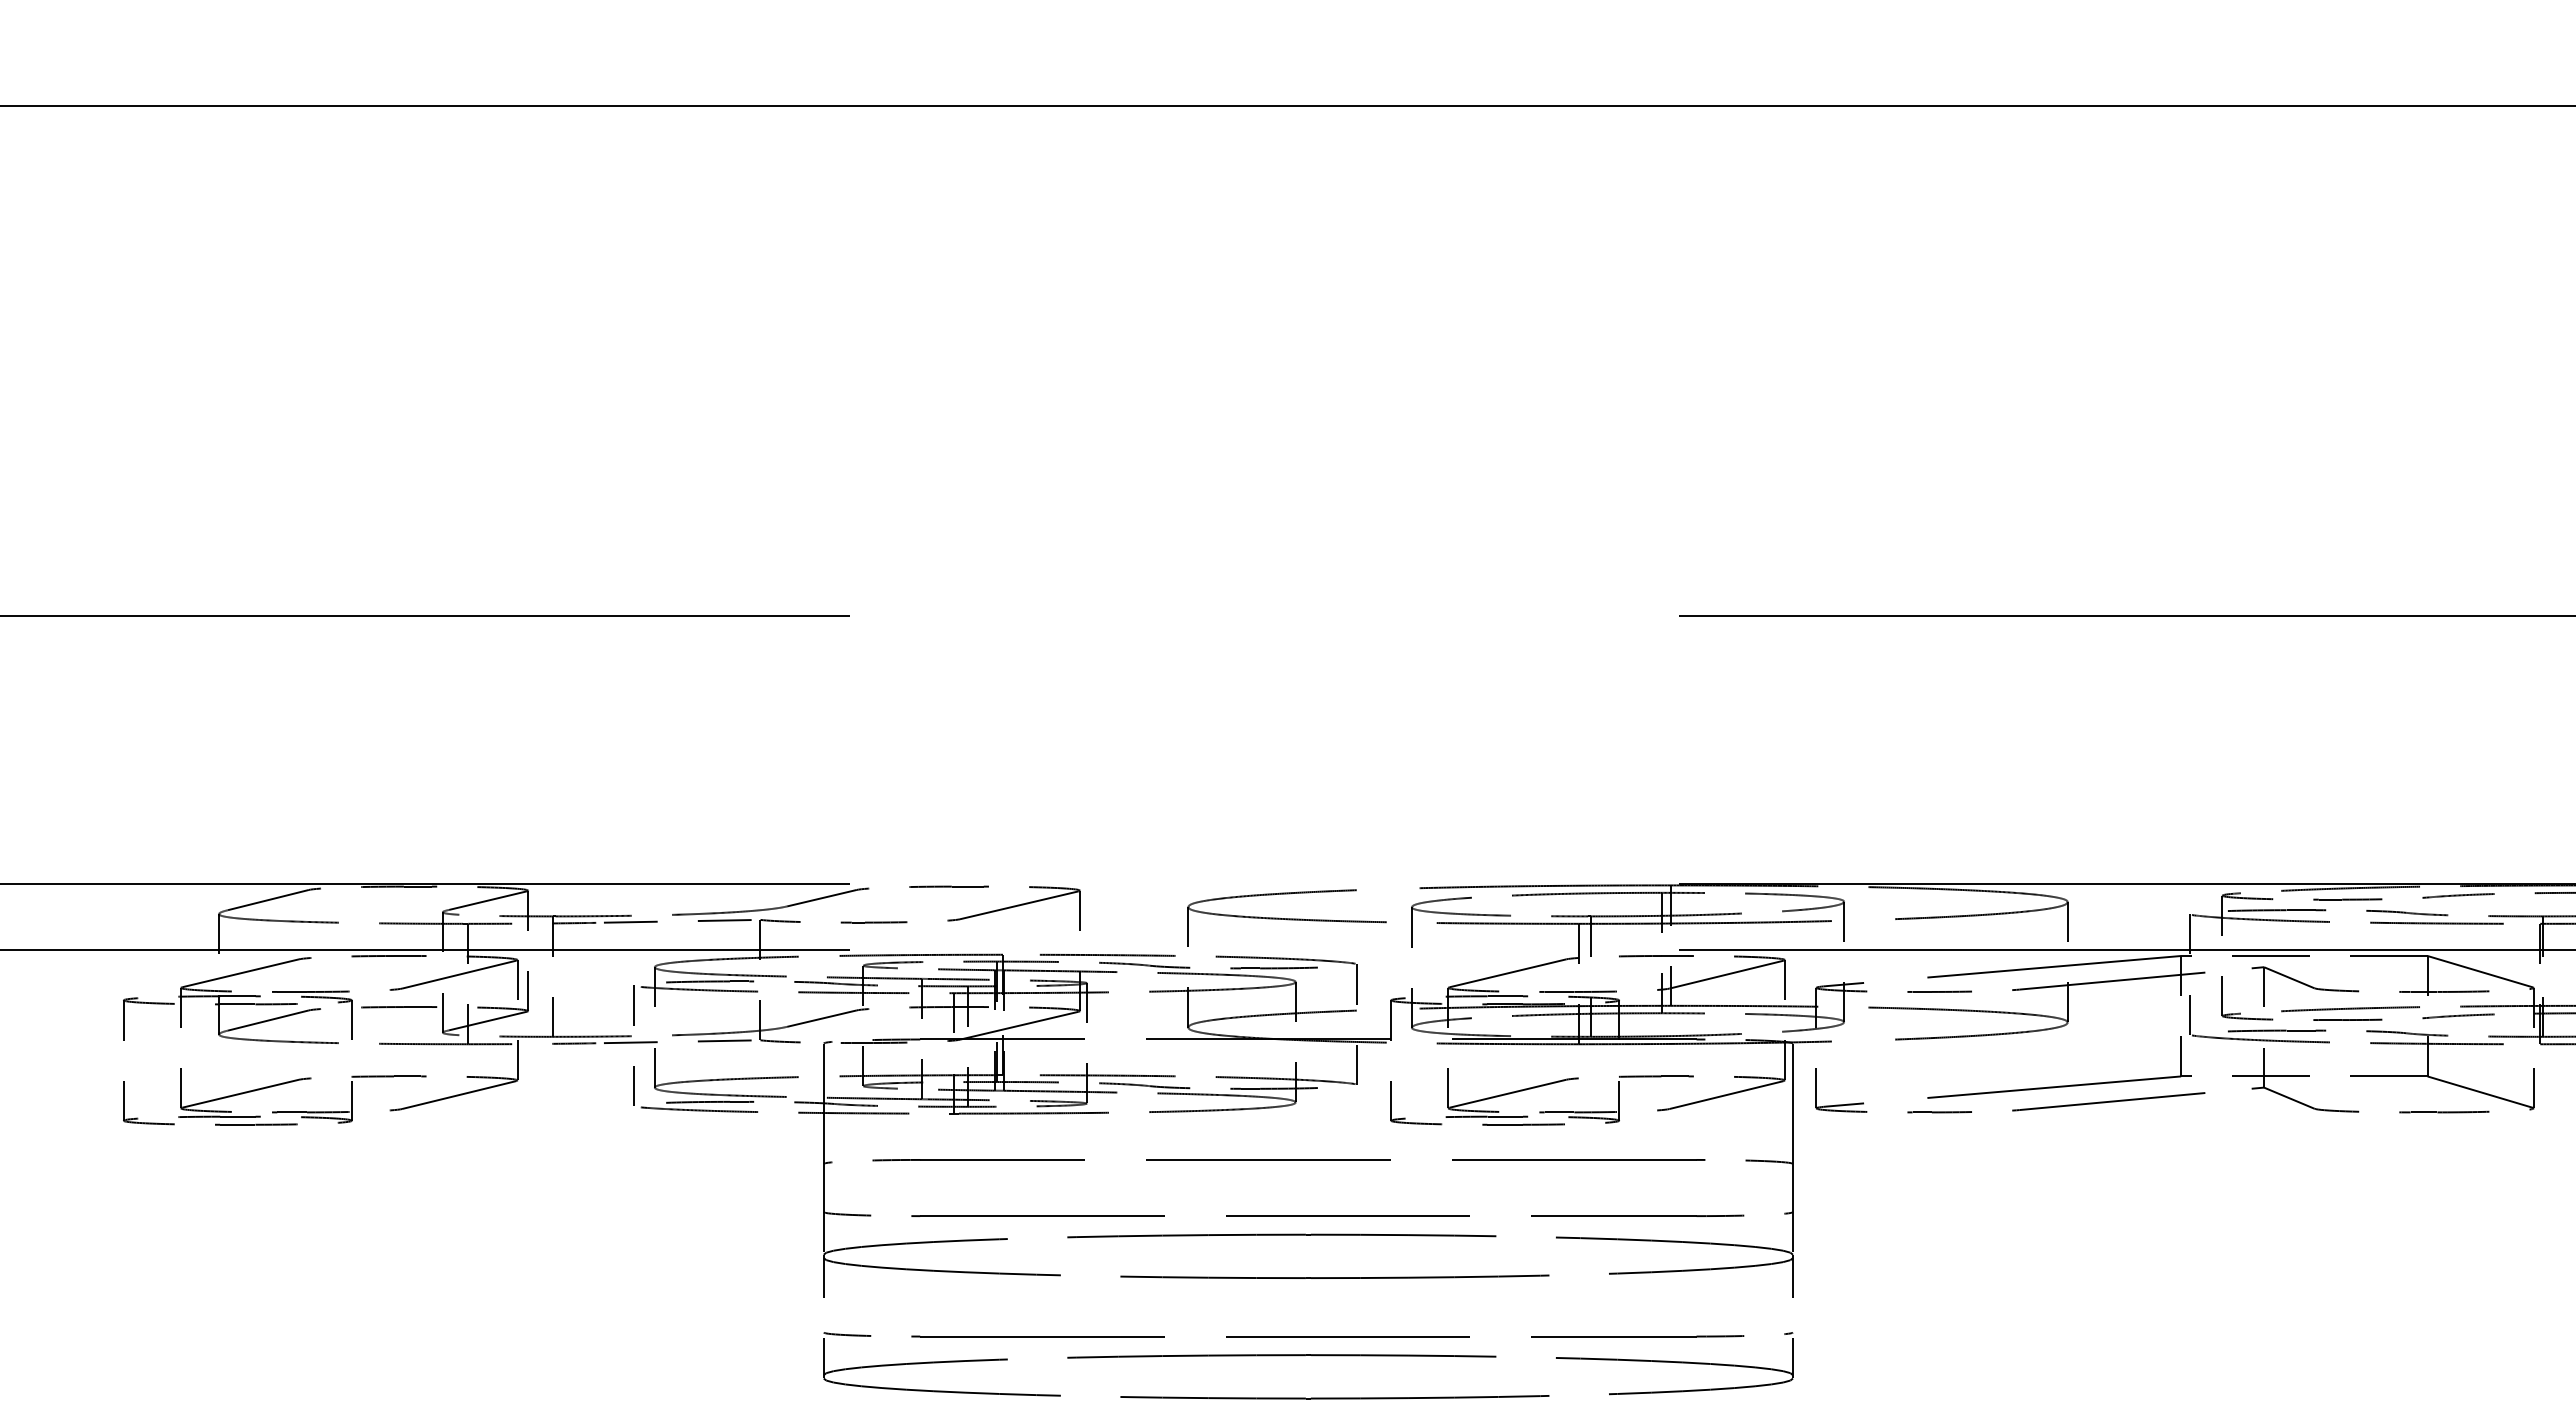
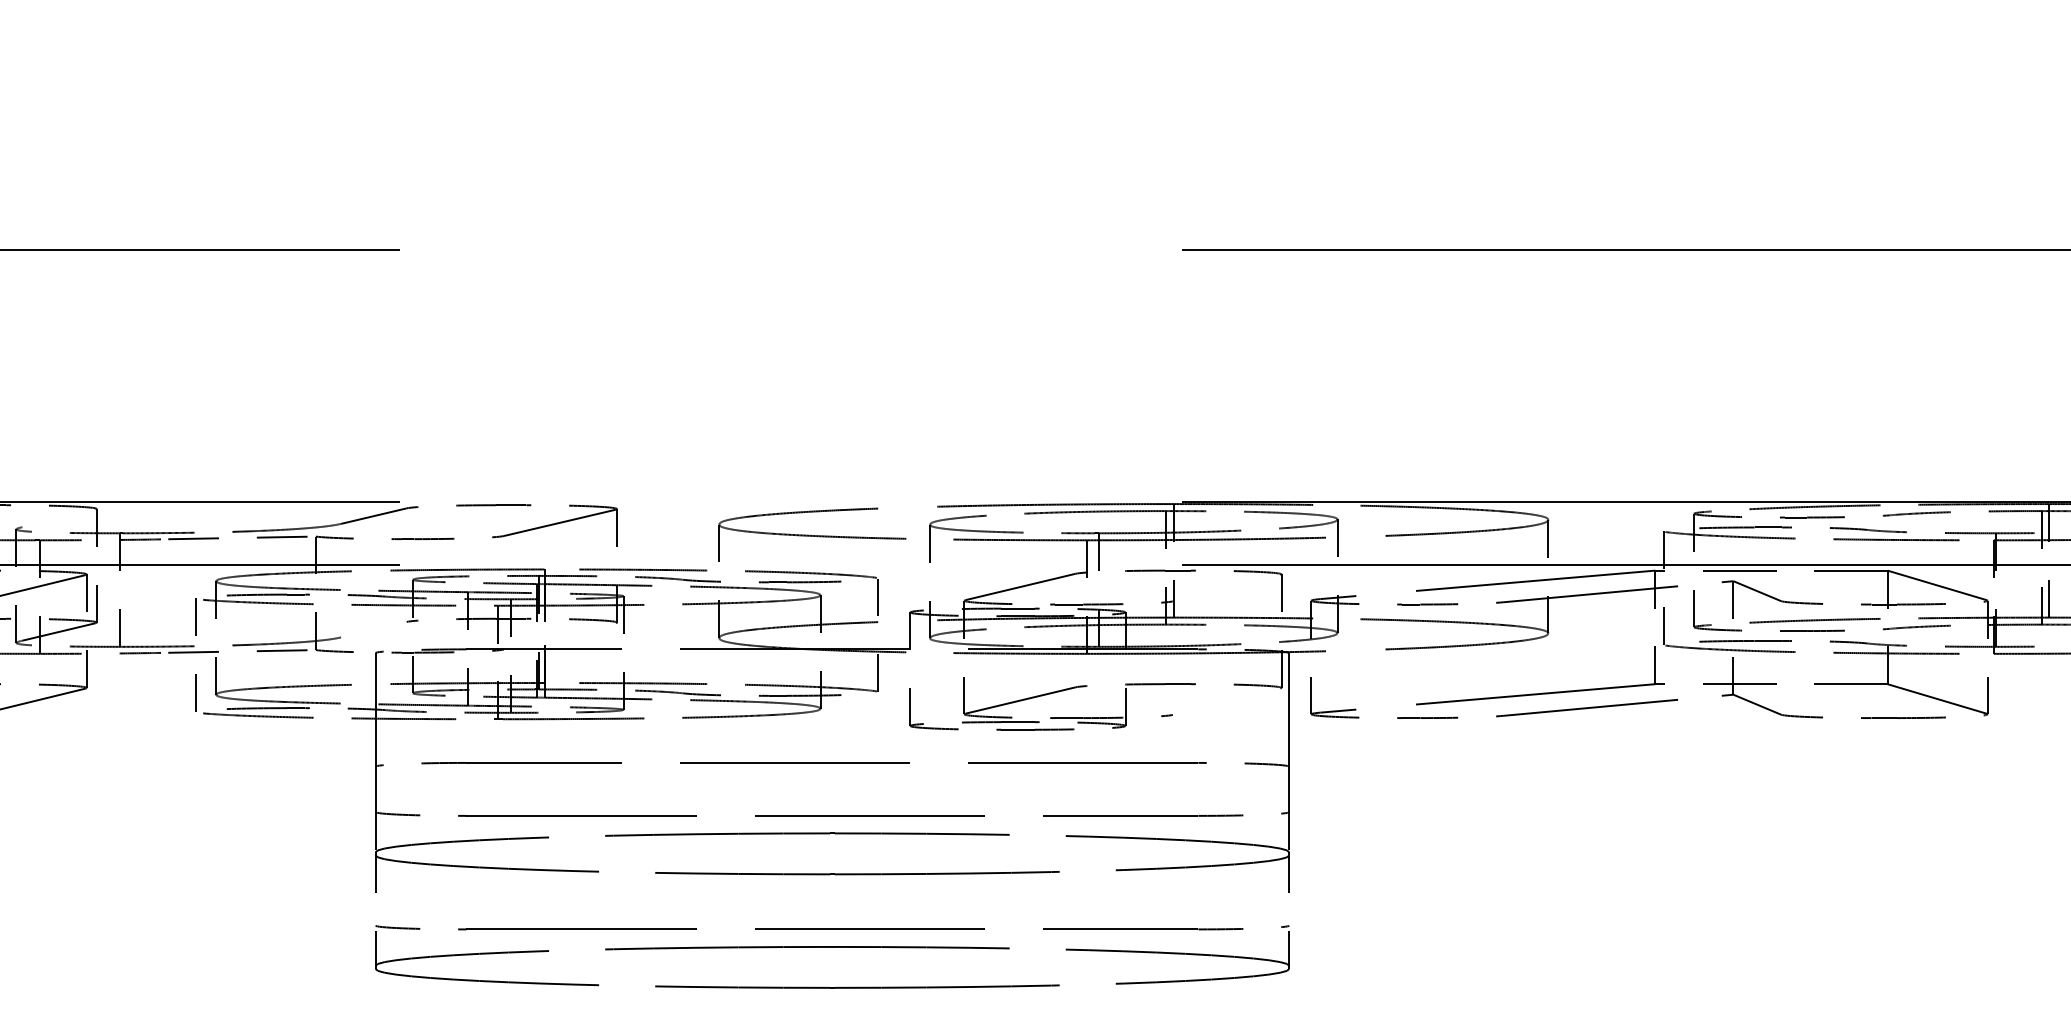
line: (487, 900) -> (58, 518), removed
line: (1726, 974) -> (1226, 588), removed
line: (821, 1018) -> (373, 629), removed
line: (1018, 1025) -> (559, 636), removed
line: (1726, 1095) -> (1226, 702), removed

